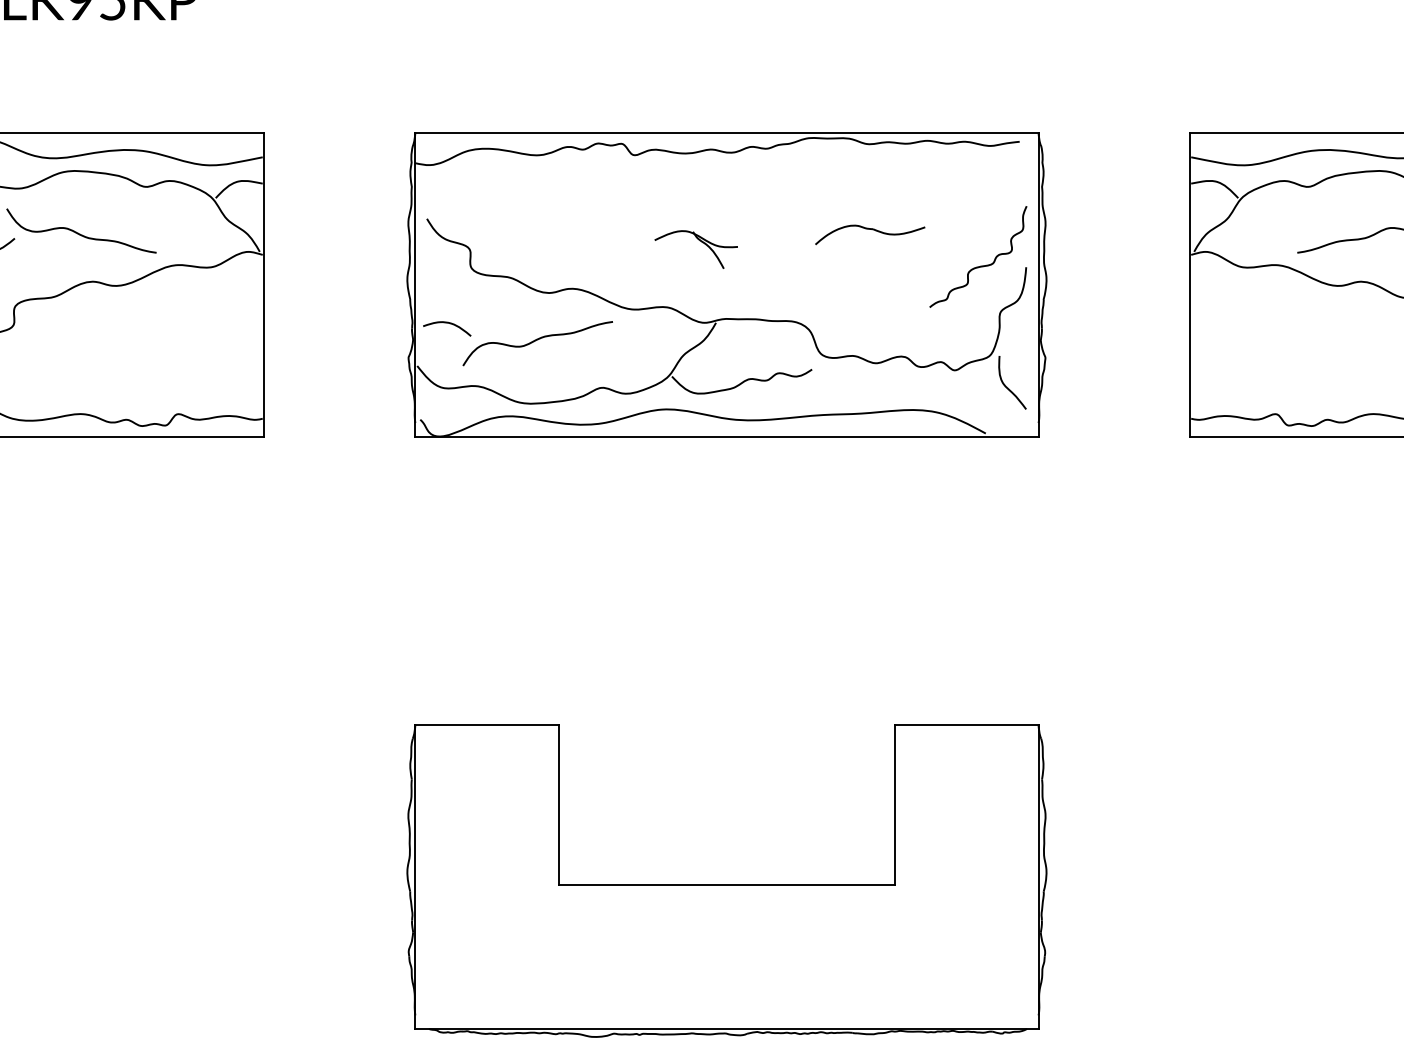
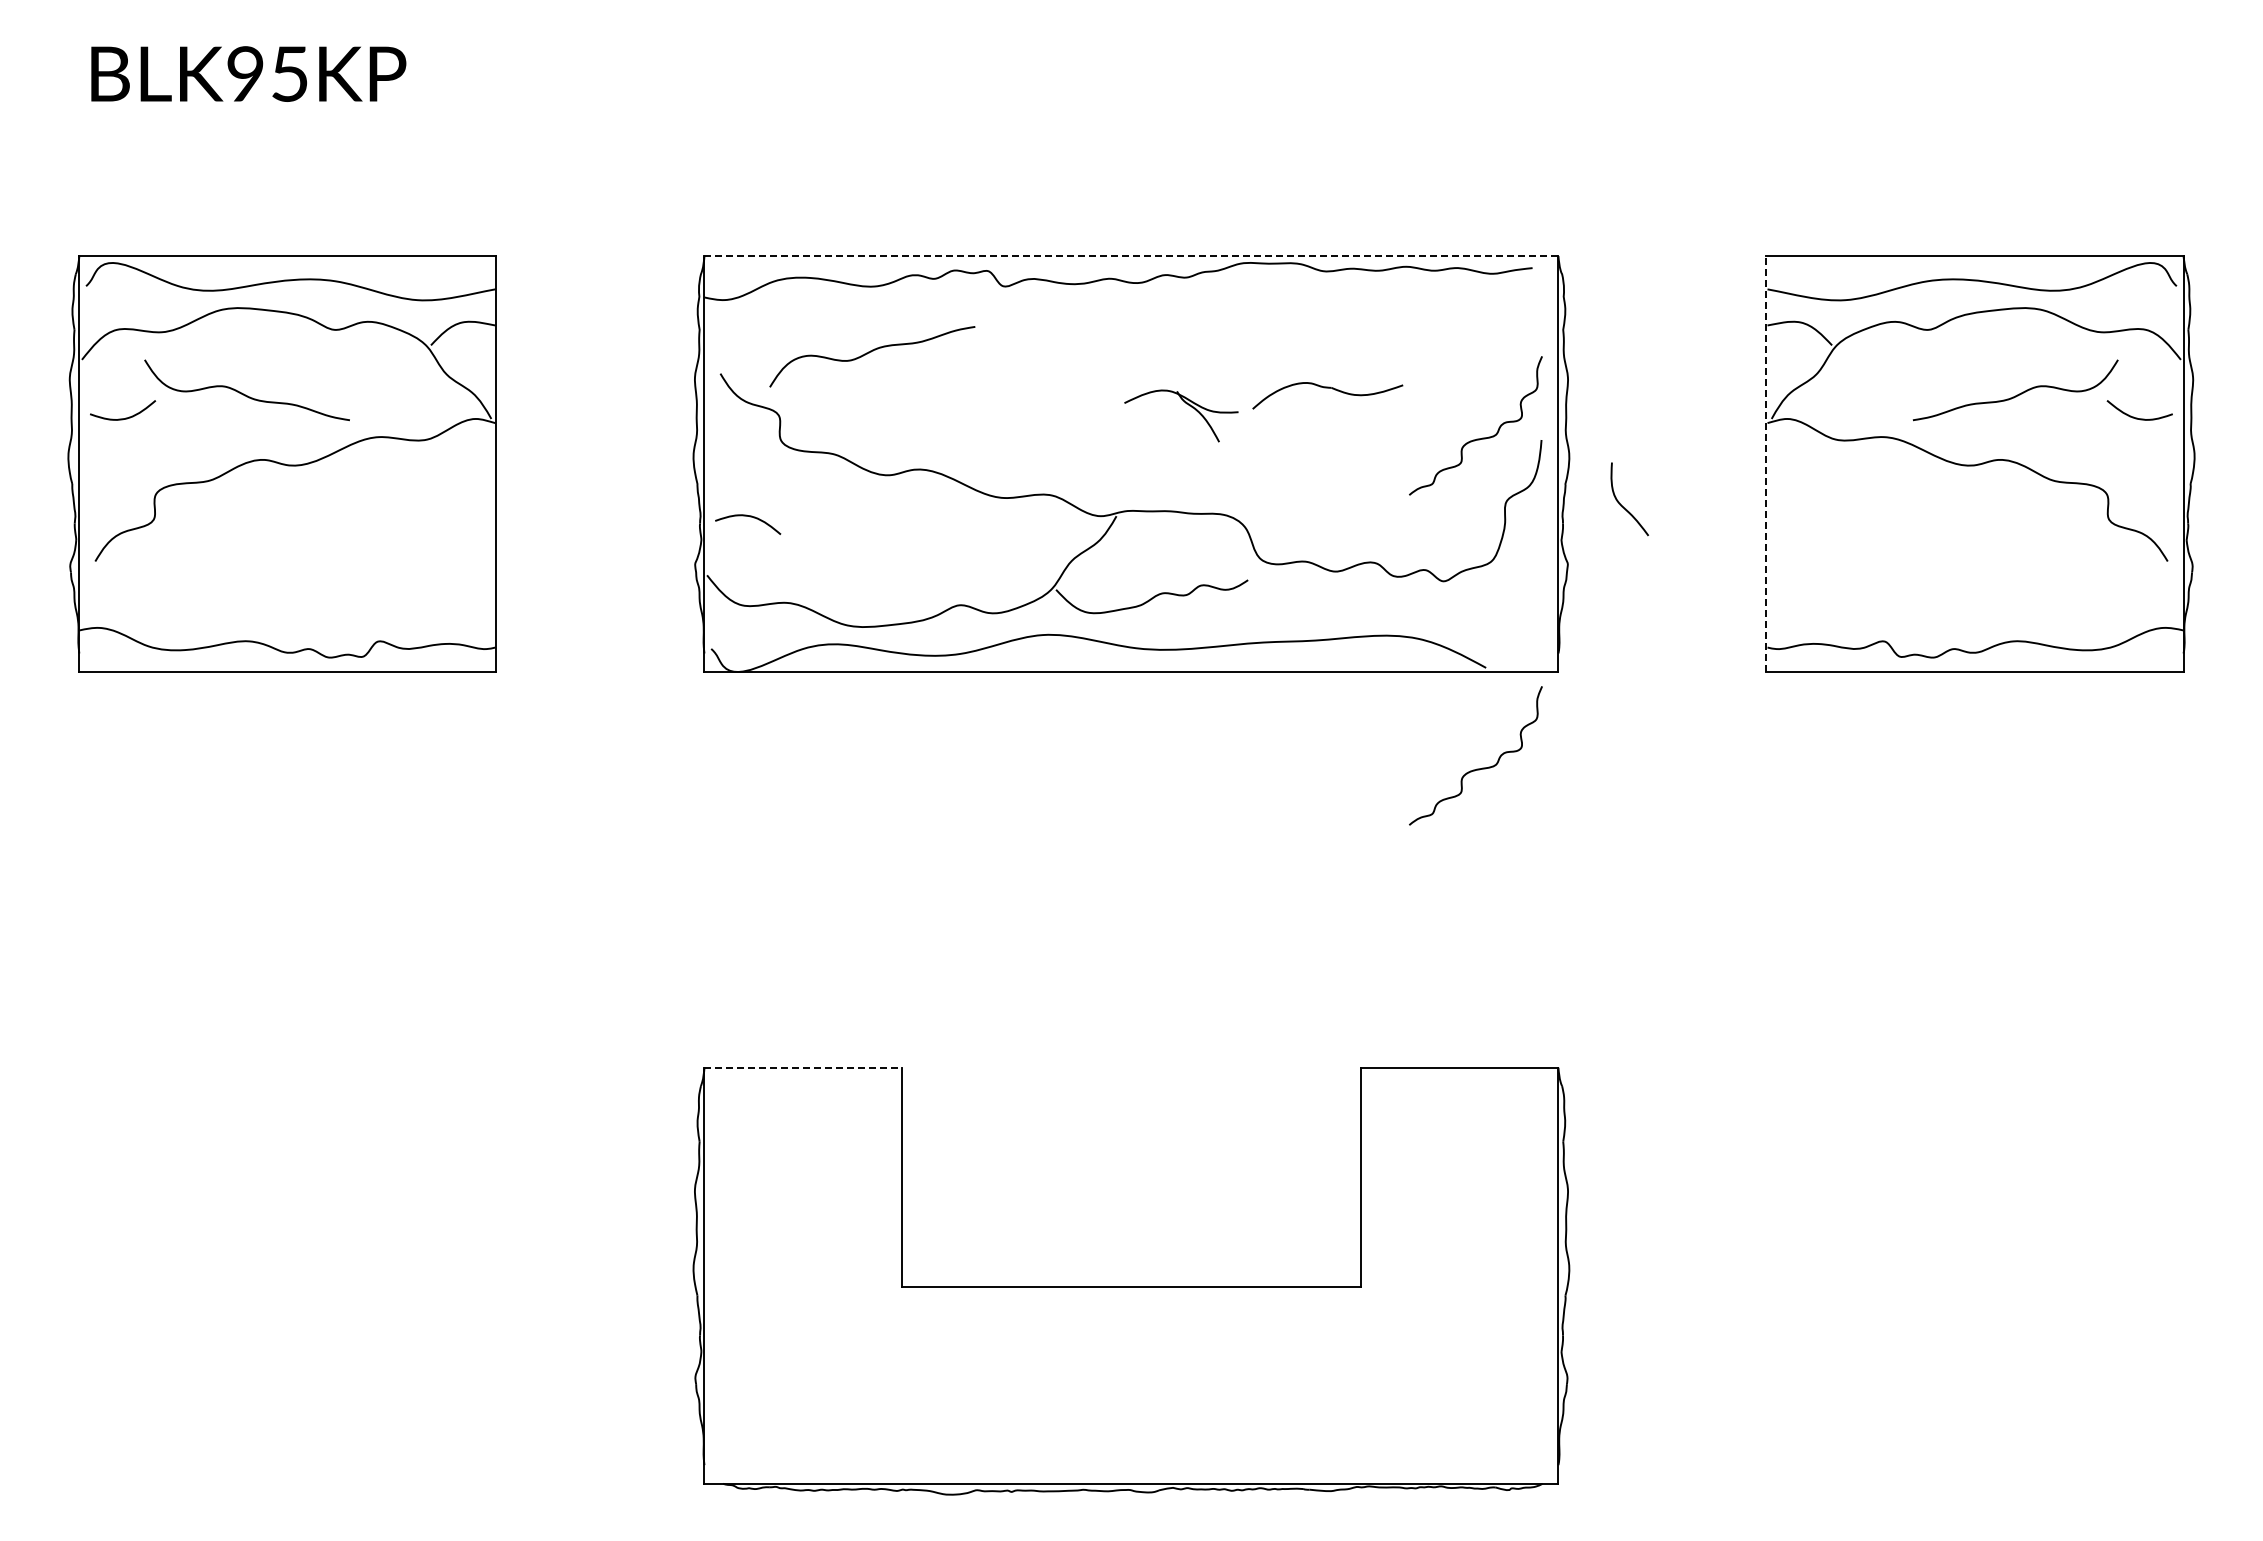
line: (726, 133) -> (1131, 256), solid -> dashed
part: (702, 242) -> (1189, 406), moved
line: (1190, 284) -> (1766, 463), solid -> dashed
curve: (537, 340) -> (871, 352), moved
curve: (1007, 387) -> (1622, 505), moved
curve: (978, 506) -> (1476, 768), added
line: (487, 725) -> (803, 1067), solid -> dashed

